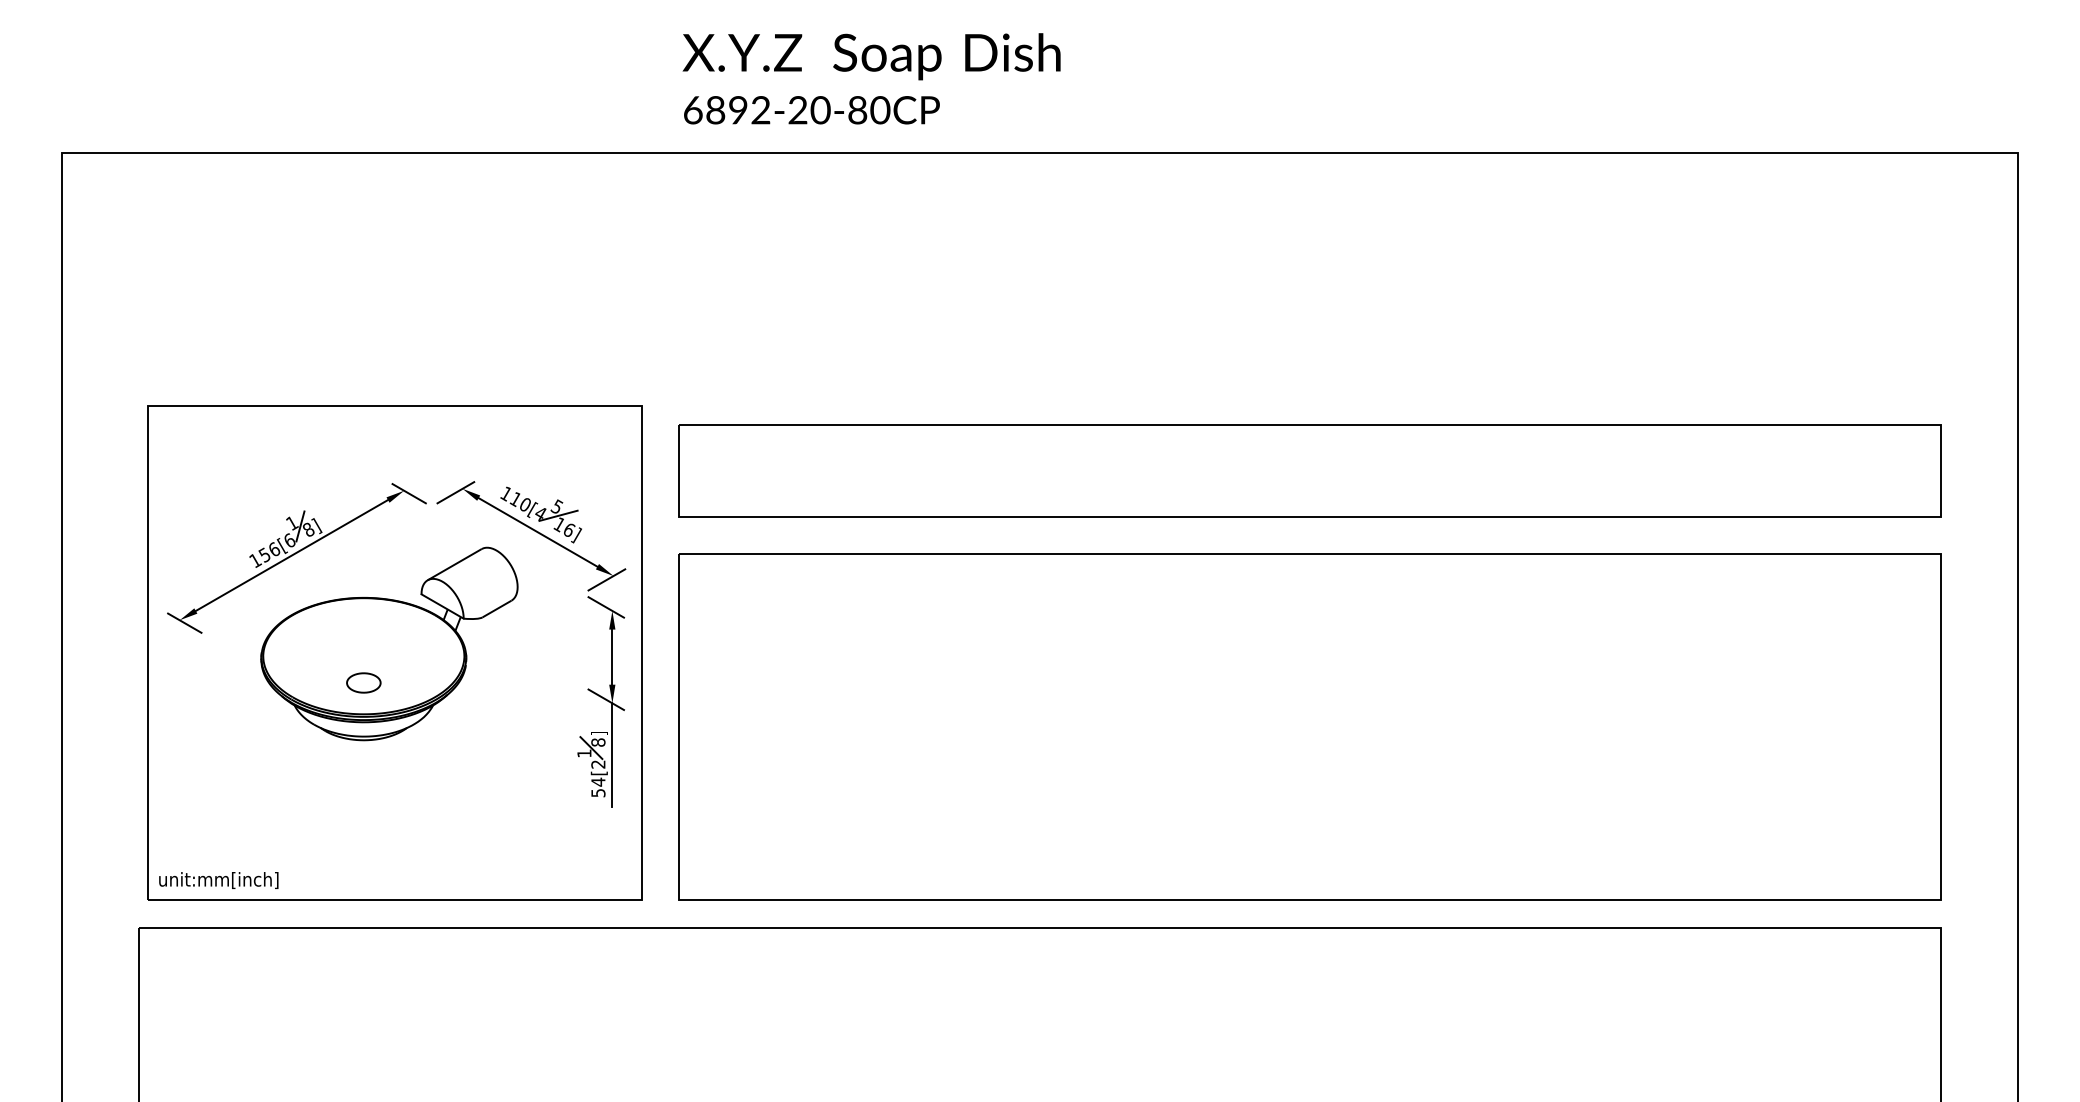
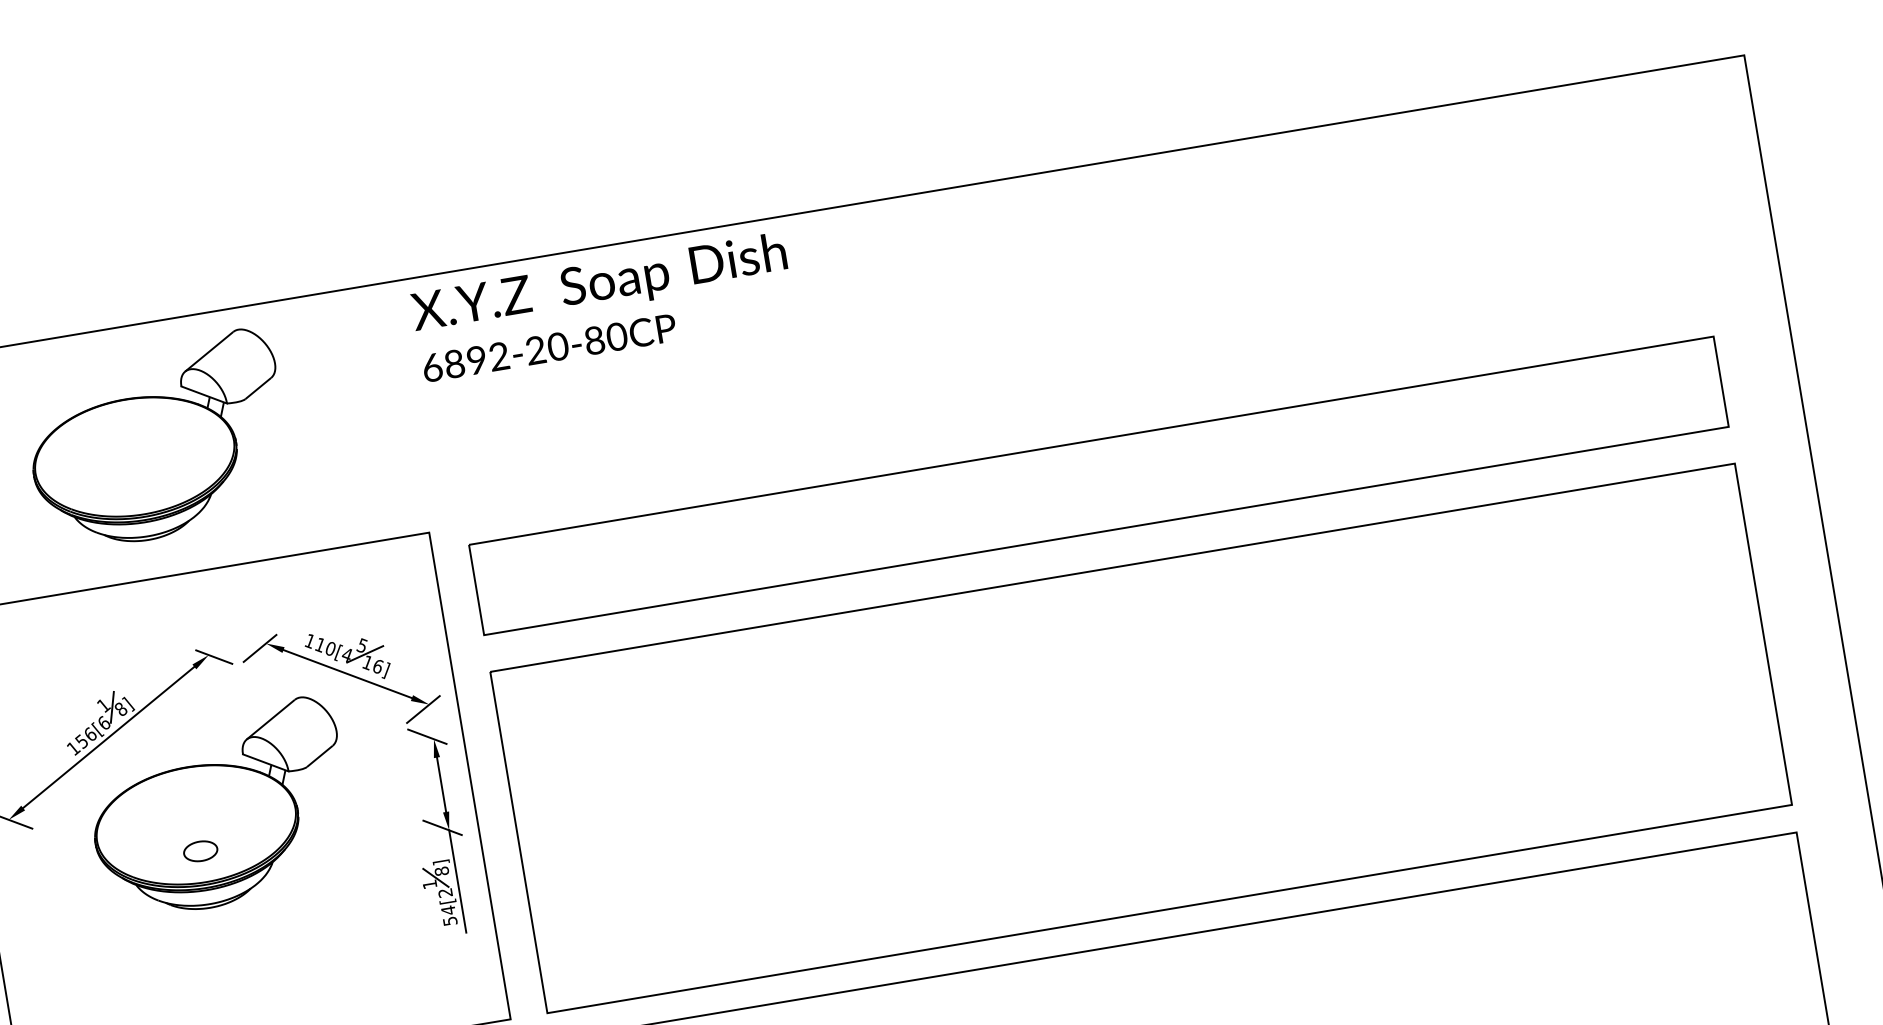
text: (871, 78) -> (603, 306), moved
part: (389, 270) -> (157, 440), added

